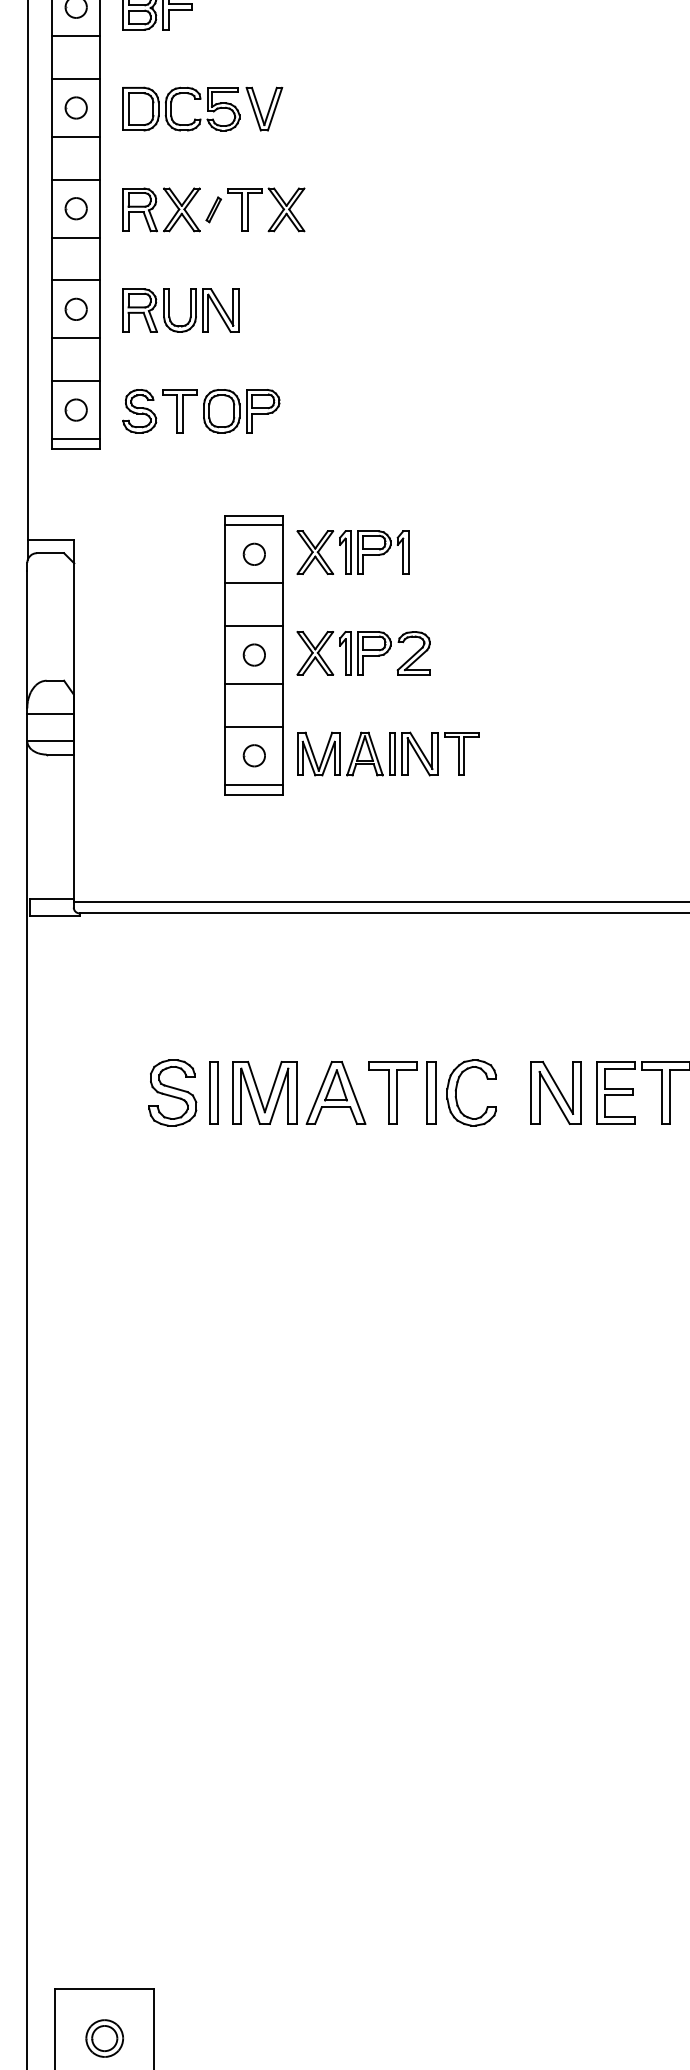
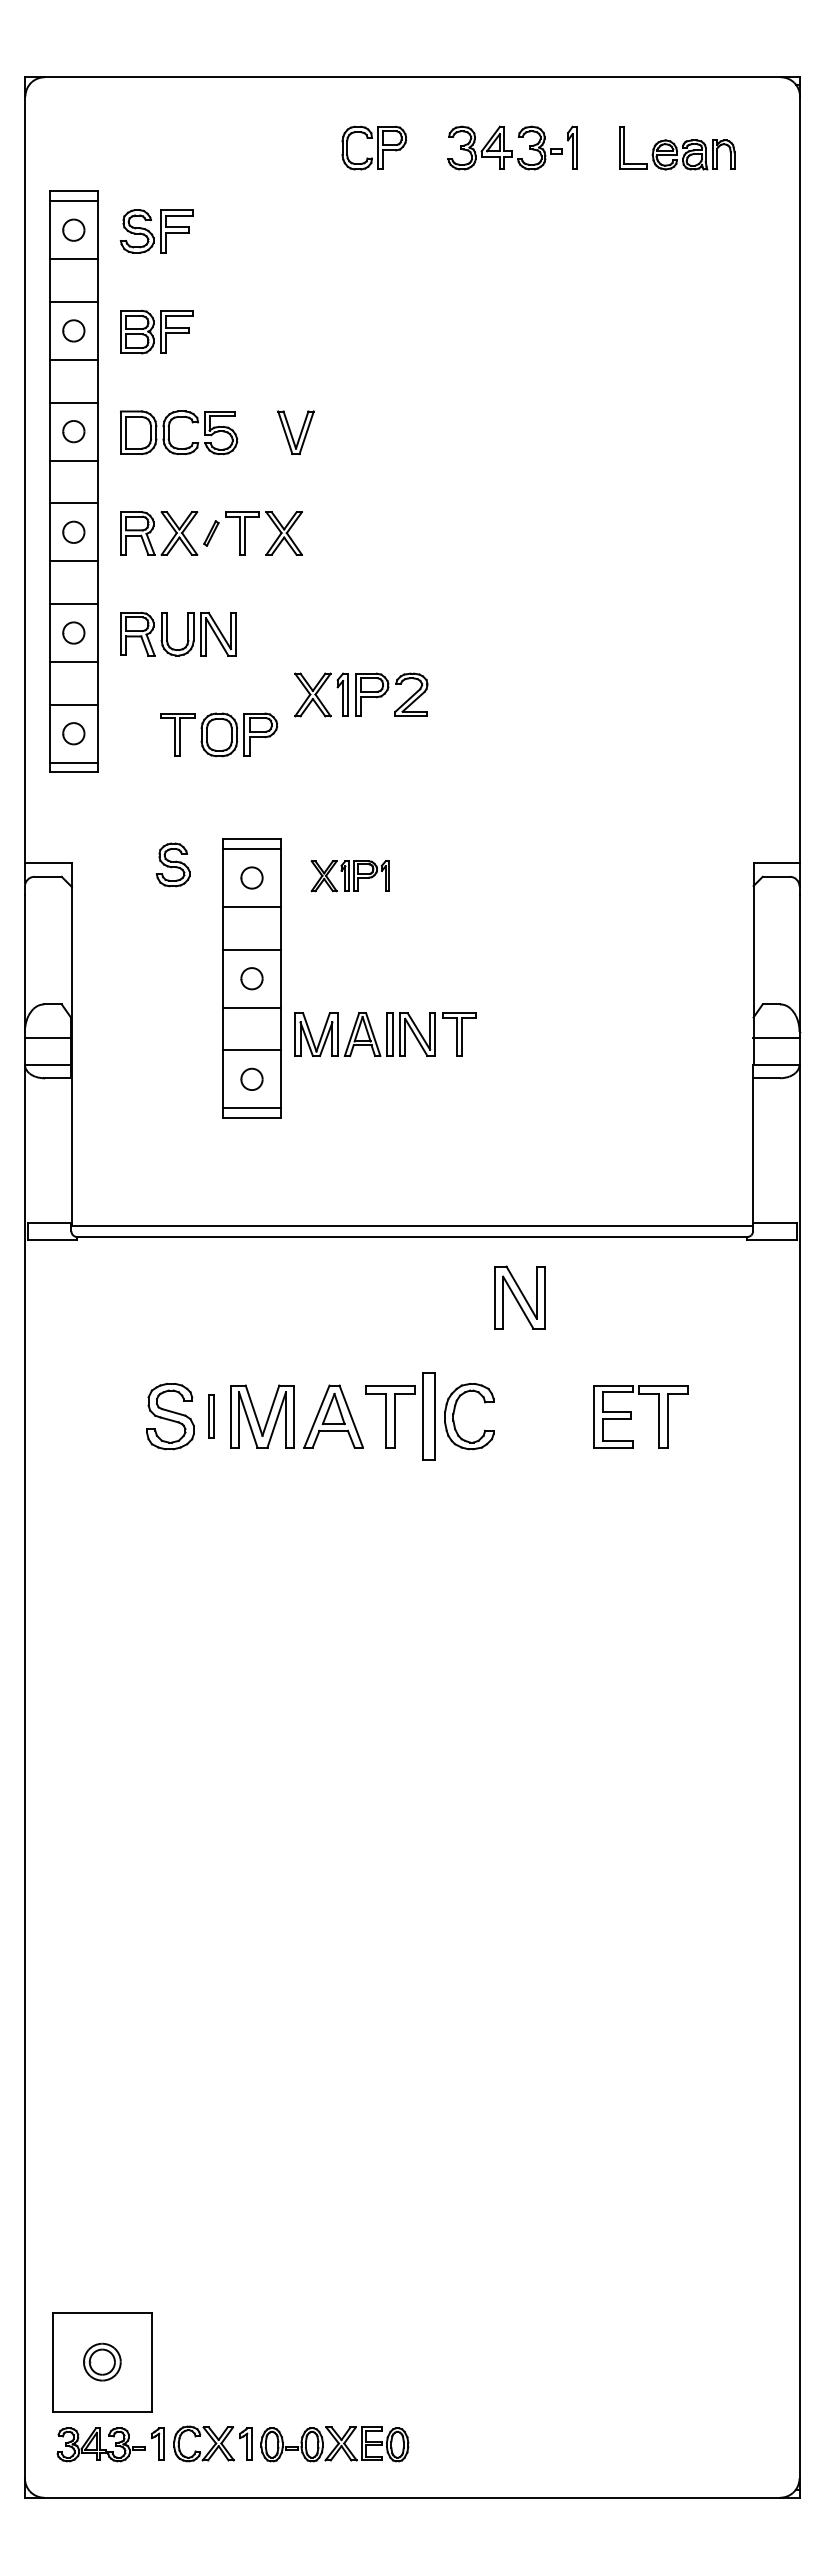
part: (263, 108) -> (295, 432), moved
part: (139, 410) -> (173, 864), moved
part: (352, 551) -> (350, 875), size x0.7
part: (363, 652) -> (361, 694), moved
part: (387, 753) -> (385, 1034), moved
part: (213, 1092) -> (211, 1416), size x0.7
part: (430, 1092) -> (428, 1416), size x1.4
part: (555, 1092) -> (519, 1297), moved

